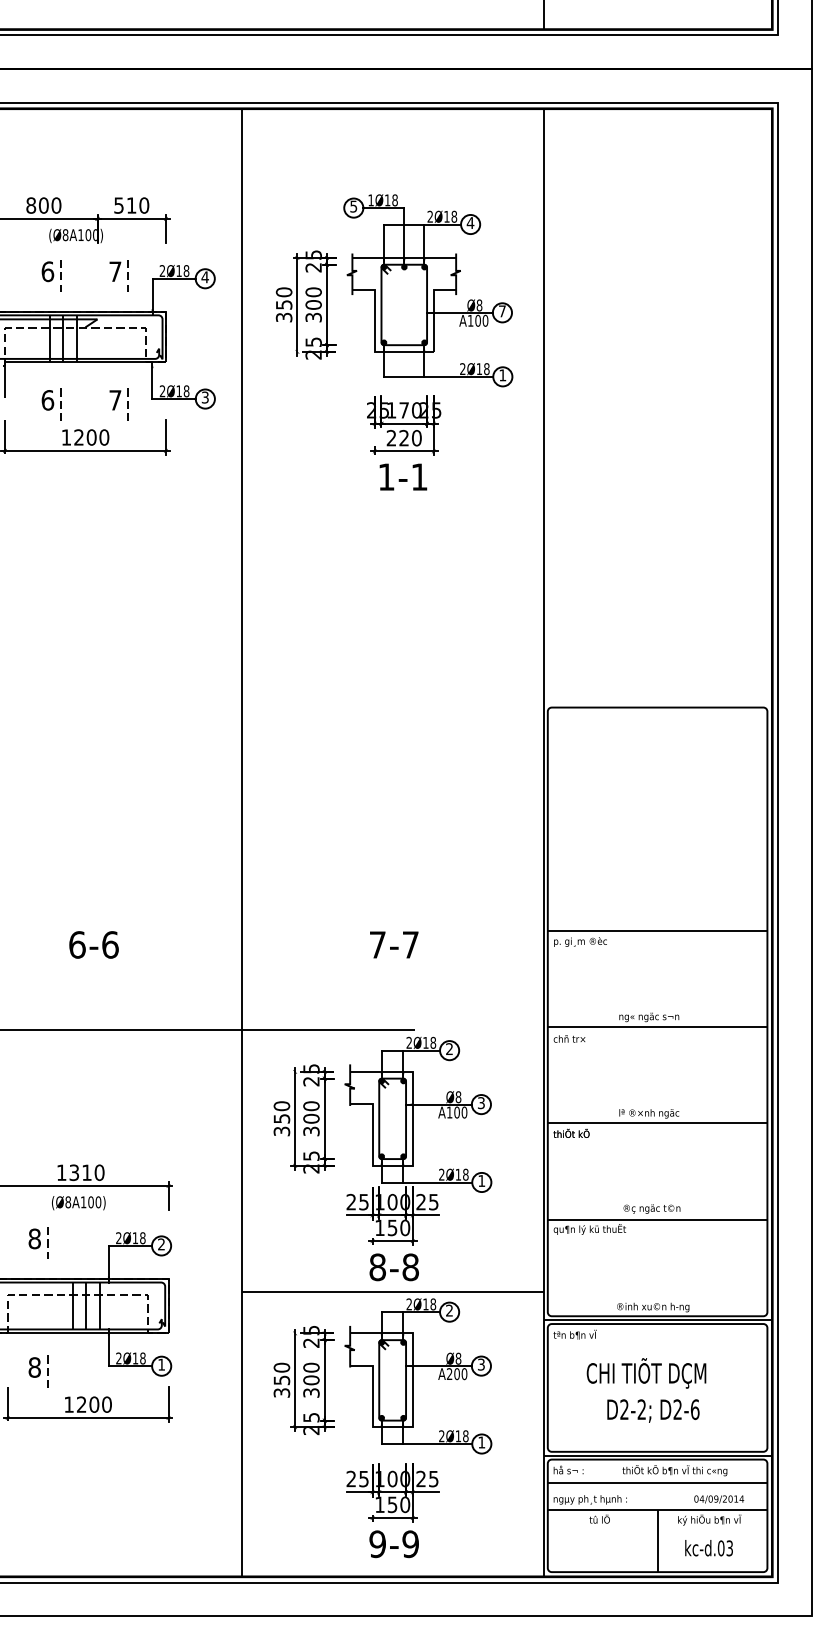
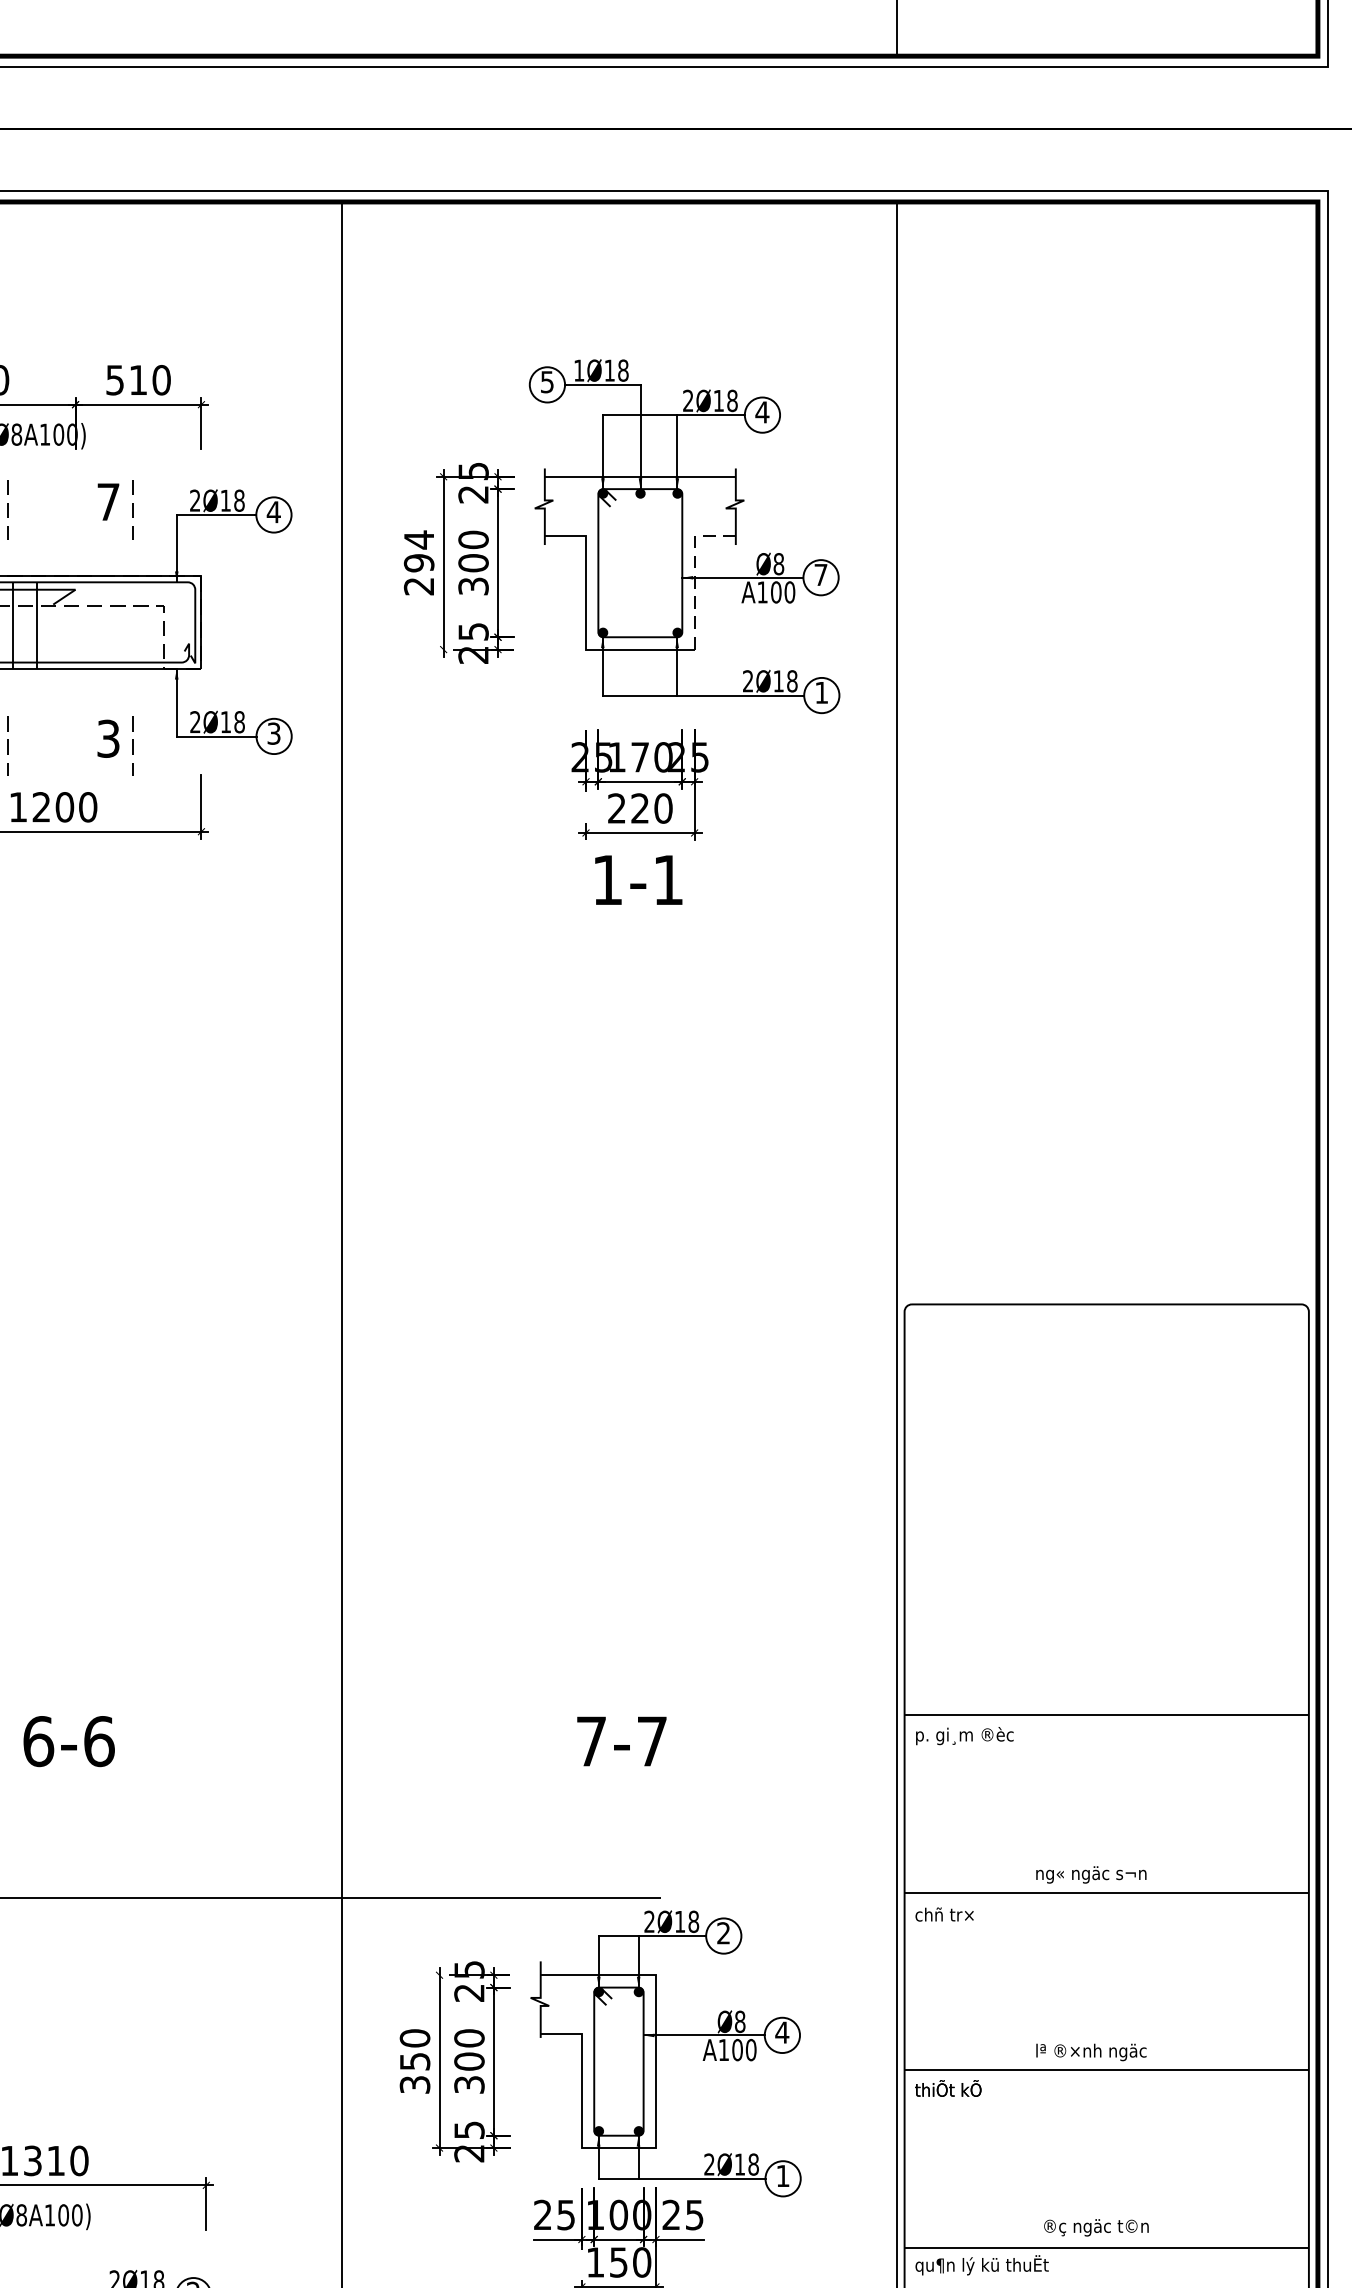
text: (283, 304) -> (417, 562), 350 -> 294
line: (433, 309) -> (694, 571), solid -> dashed
text: (115, 400) -> (108, 739), 7 -> 3
text: (481, 1103) -> (782, 2033), 3 -> 4

